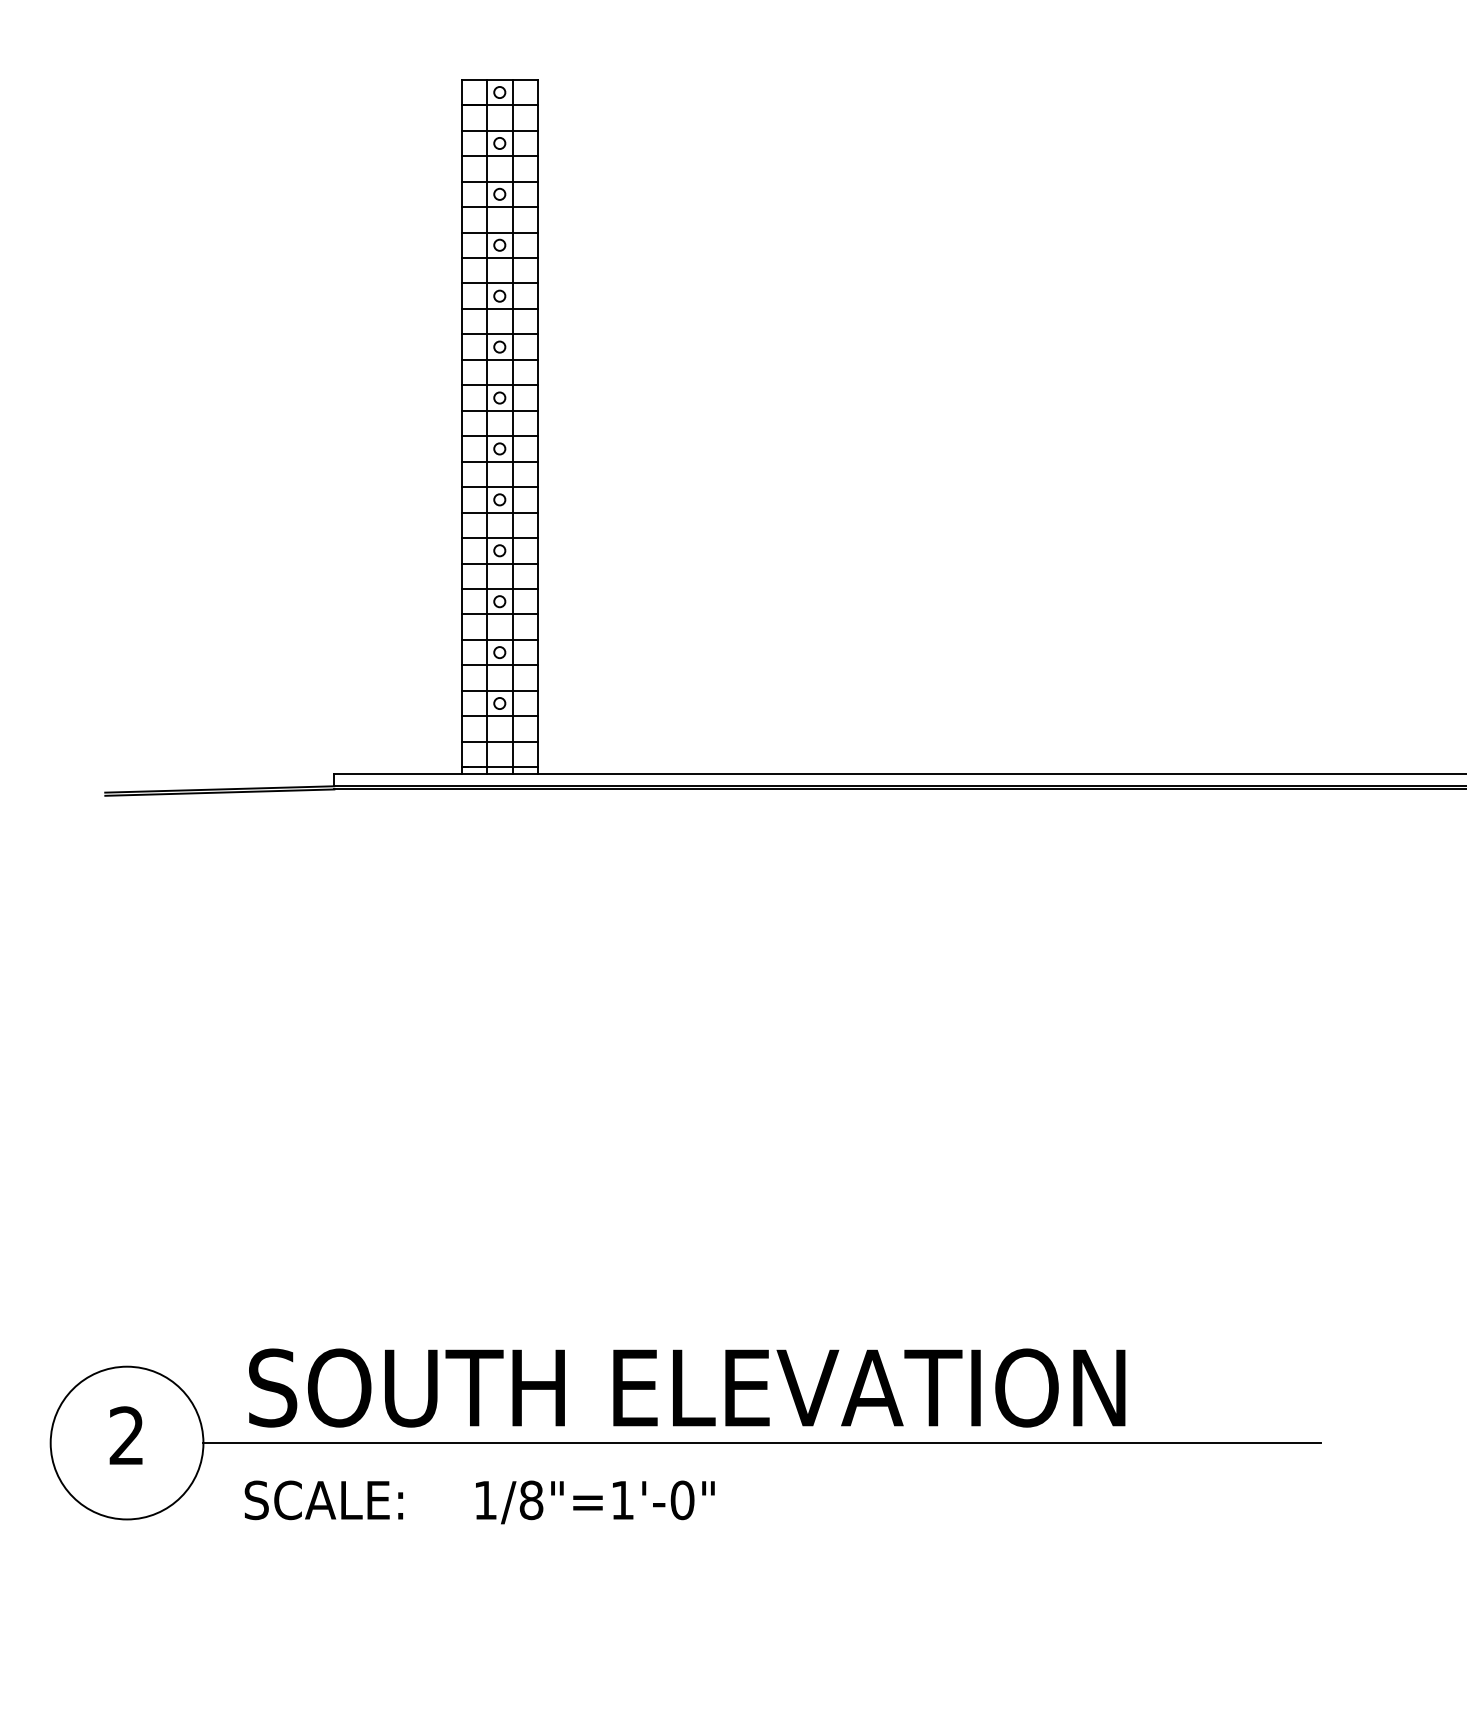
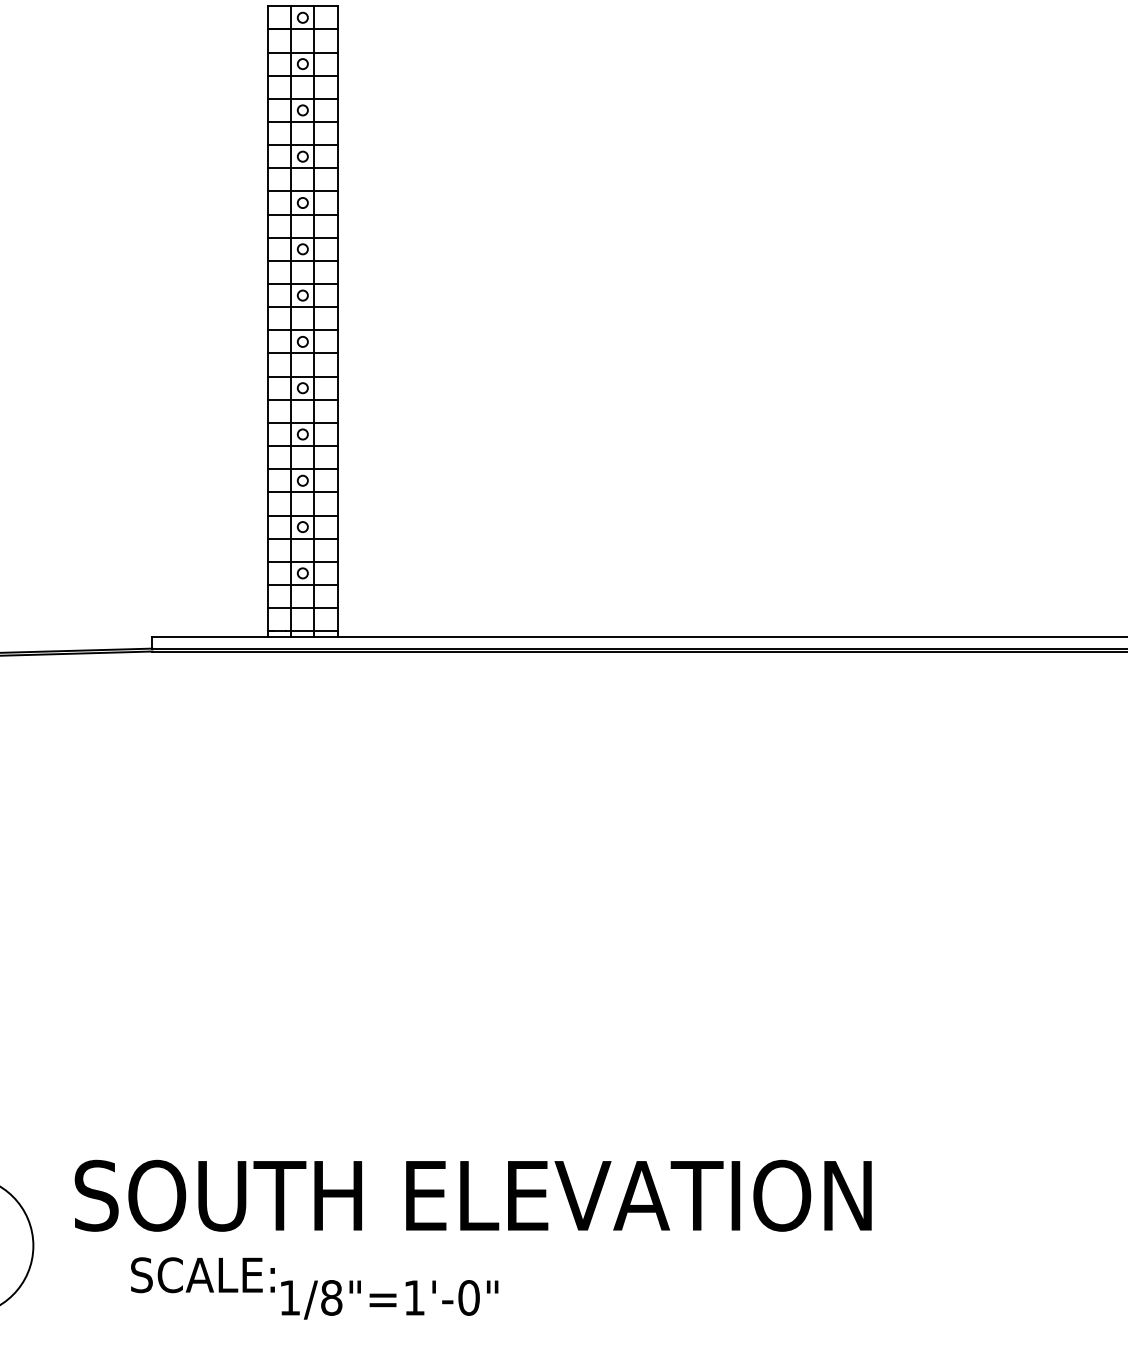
line: (761, 1443) -> (540, 1246), removed
text: (323, 1500) -> (202, 1275), moved

